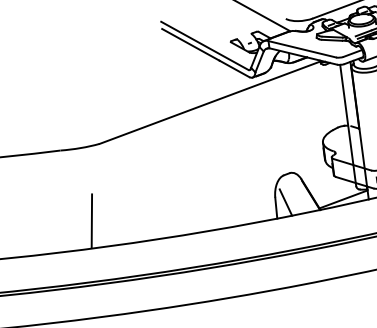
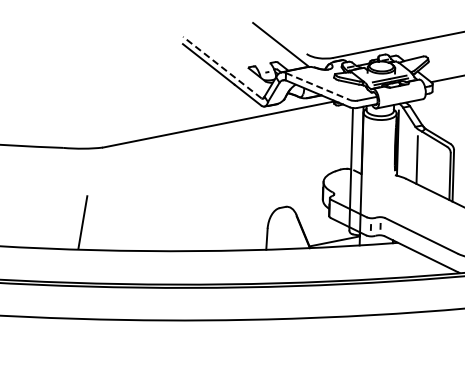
line: (204, 45) -> (222, 67), solid -> dashed
line: (302, 49) -> (318, 86), solid -> dashed
line: (286, 202) -> (277, 235), removed

